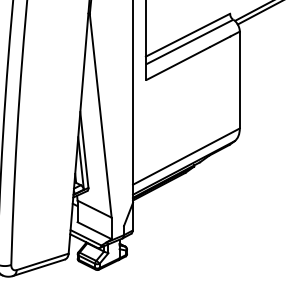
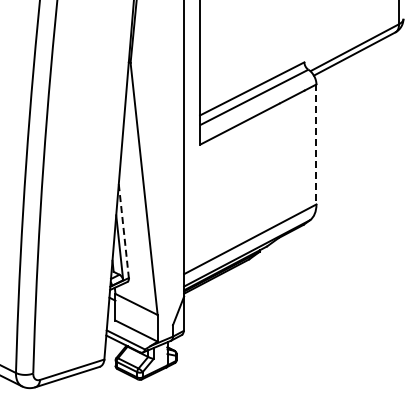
line: (239, 80) -> (316, 144), solid -> dashed
line: (84, 150) -> (123, 231), solid -> dashed

